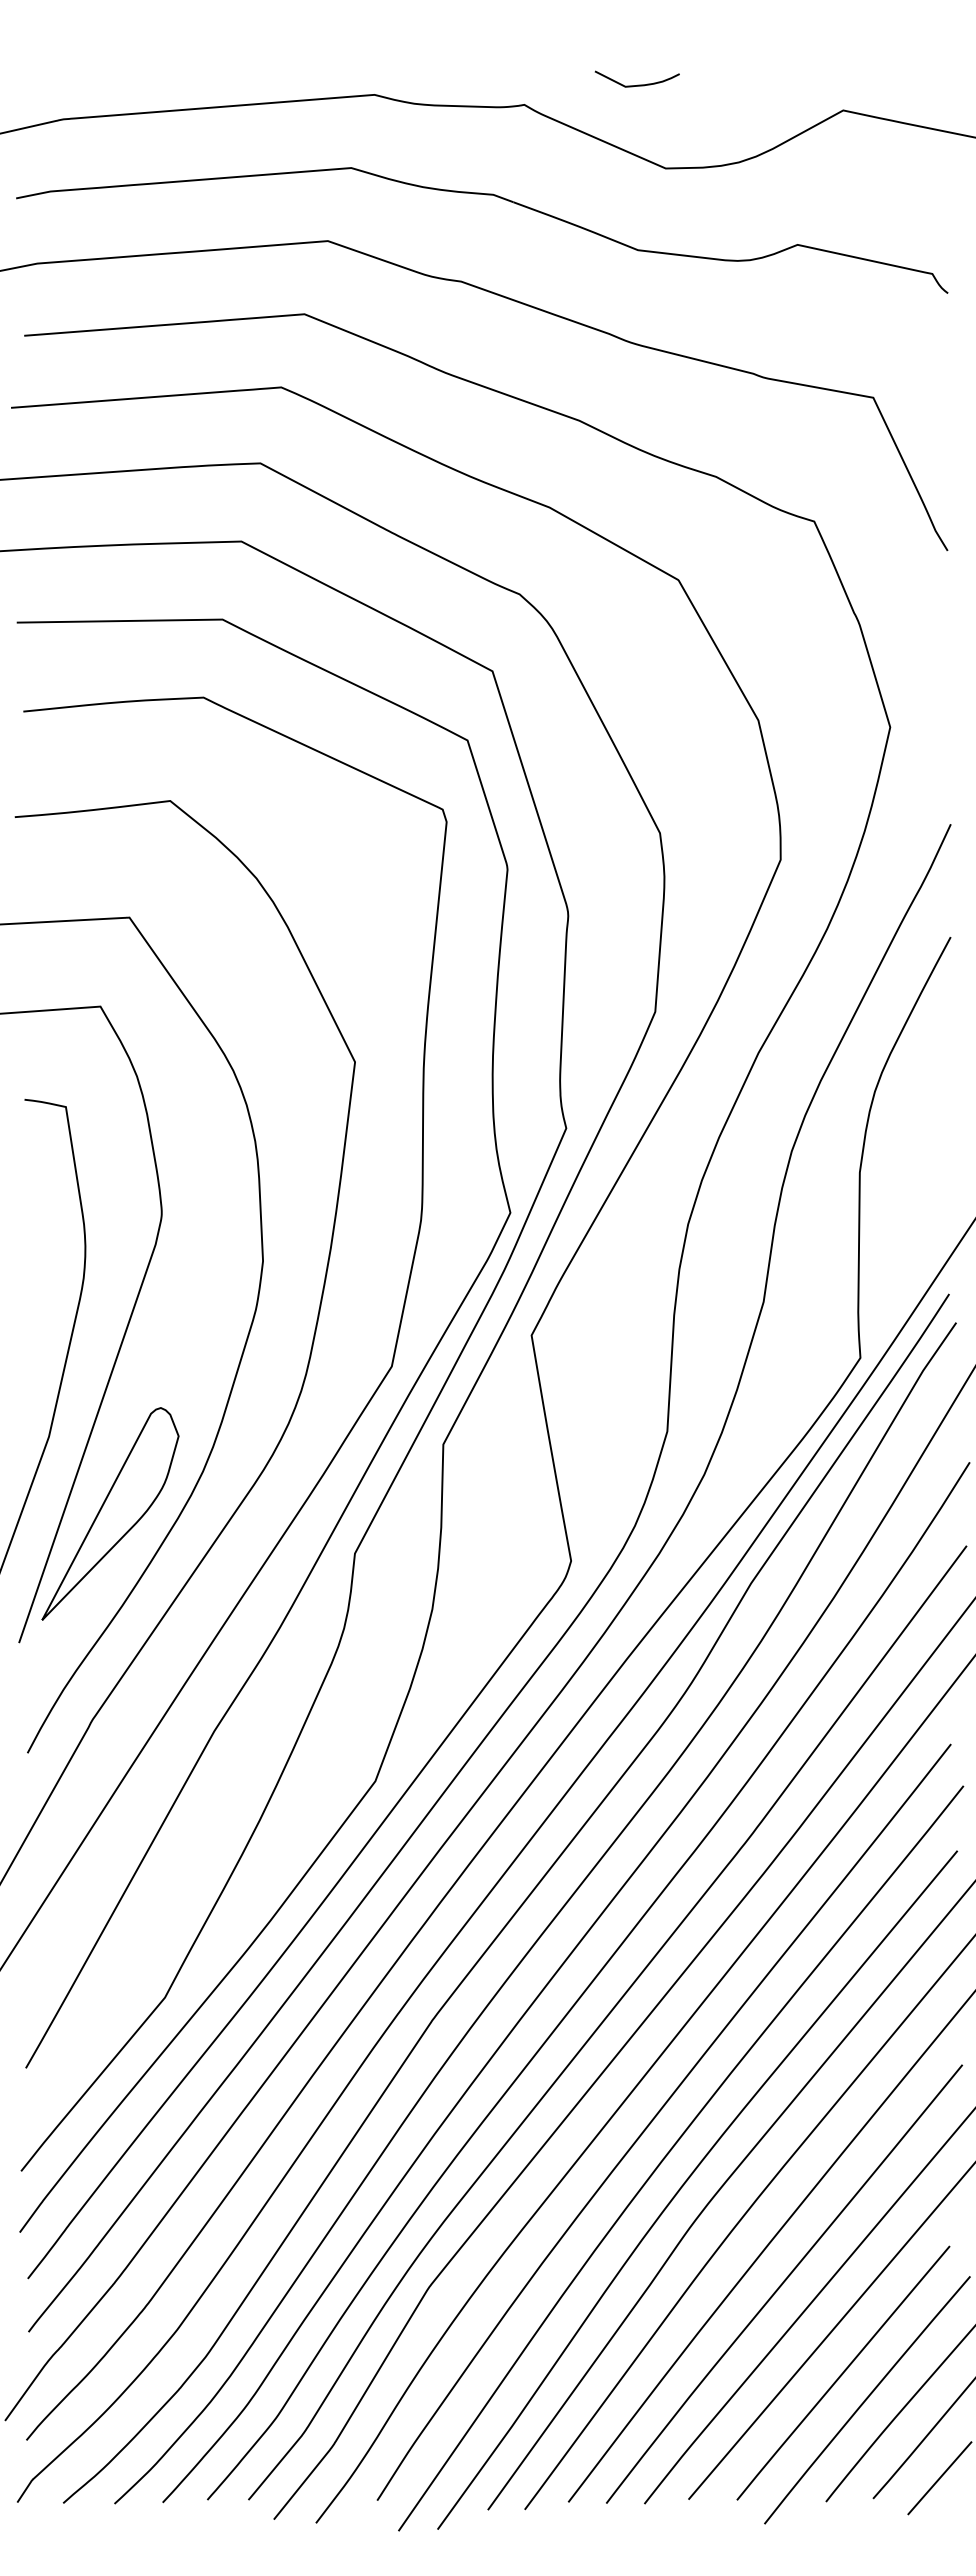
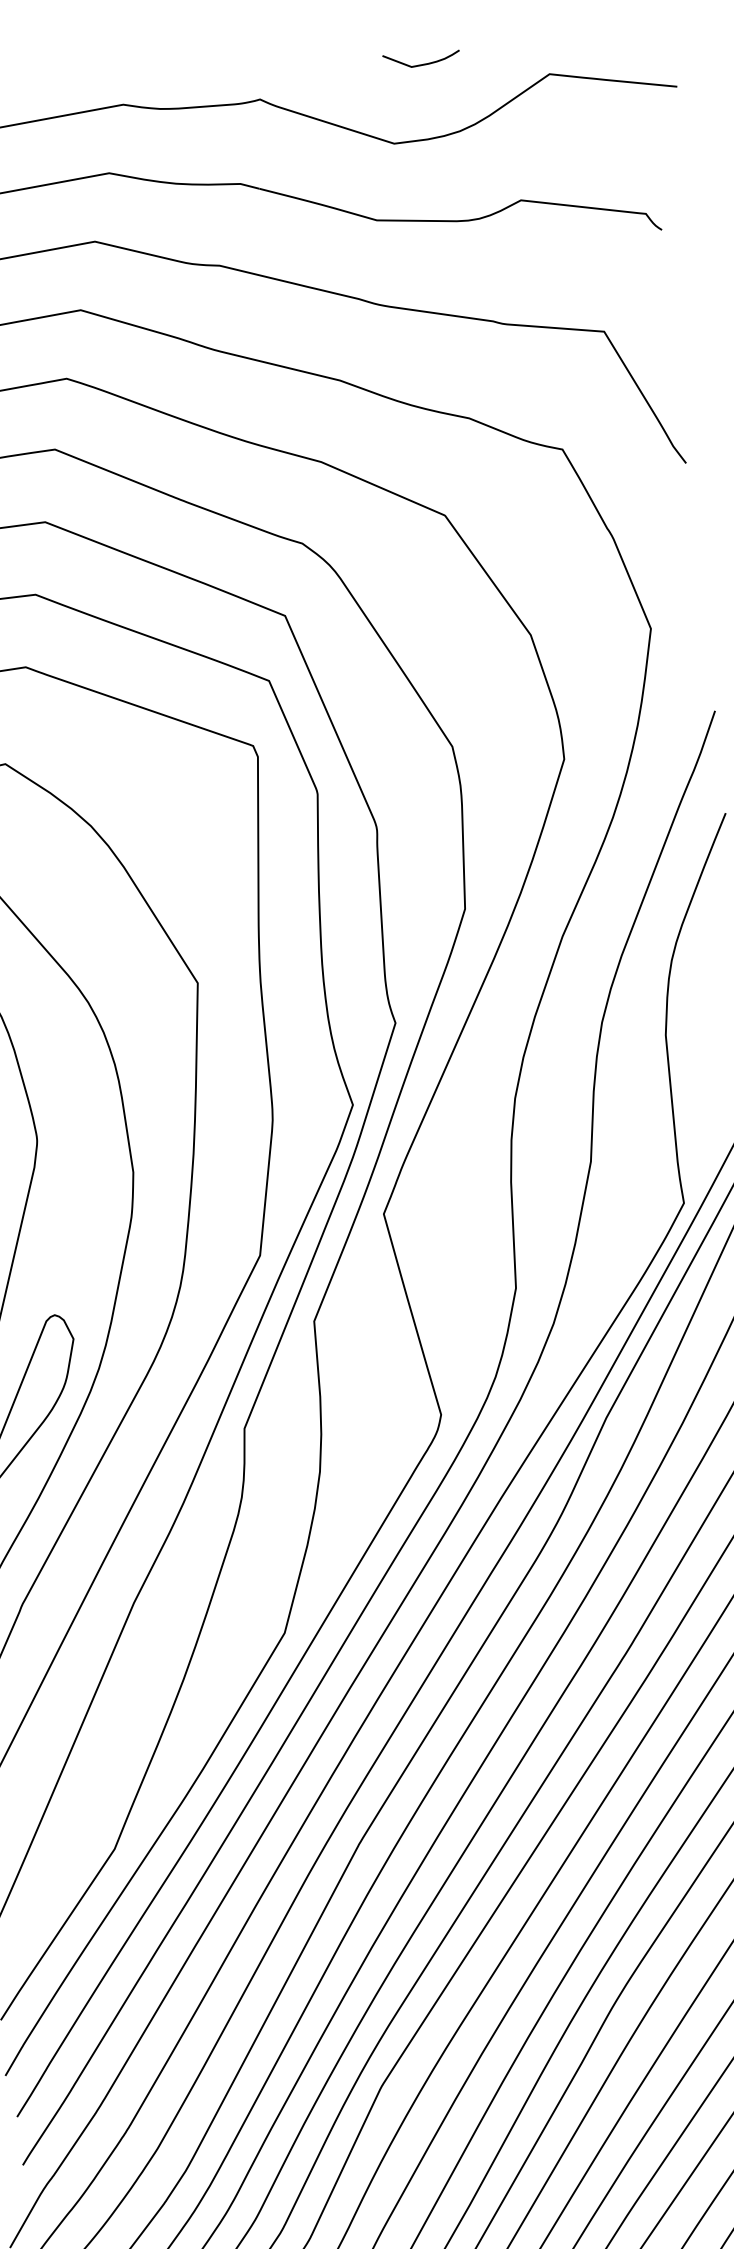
curve: (637, 84) -> (422, 63), moved

